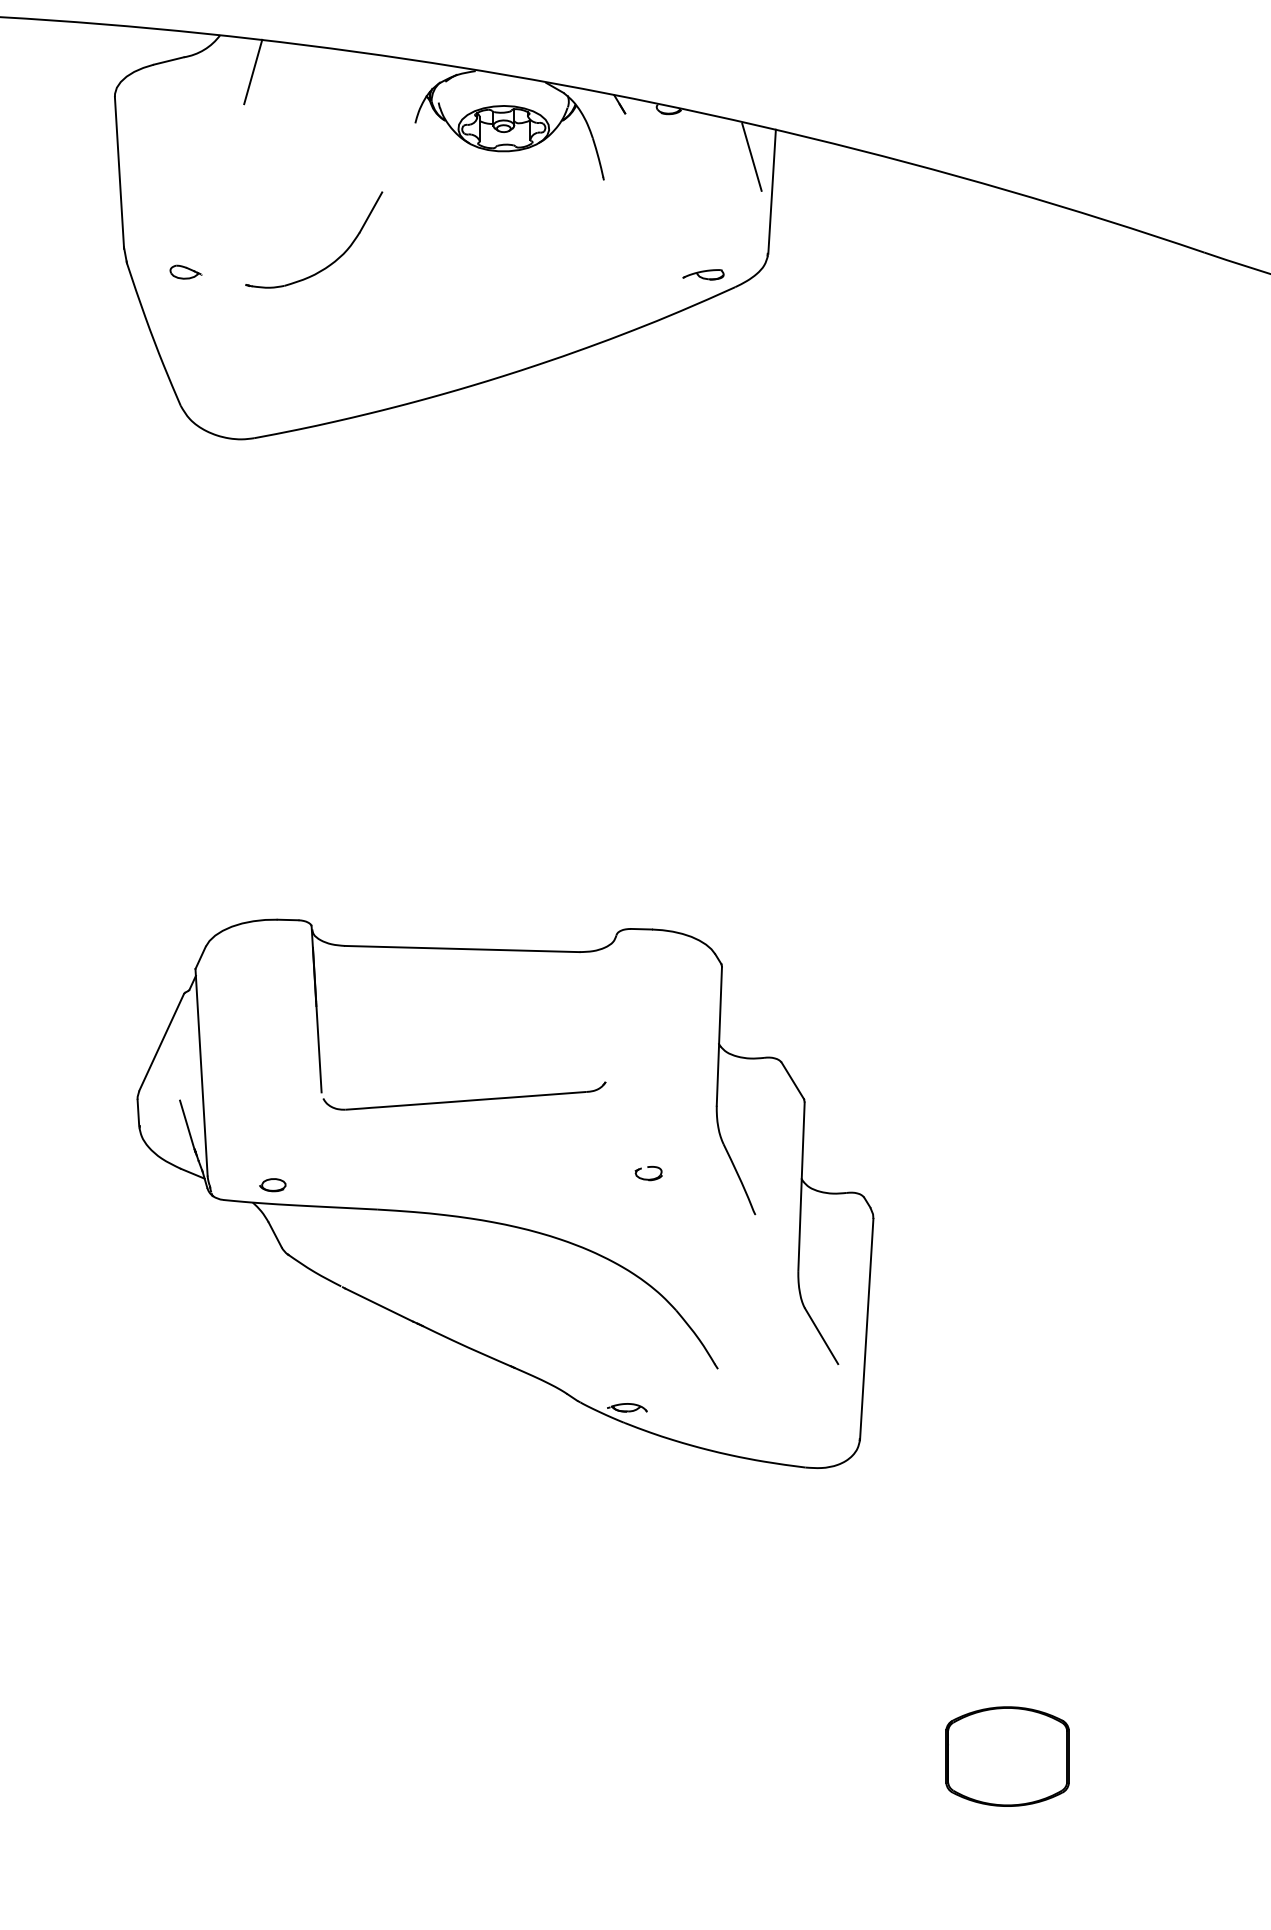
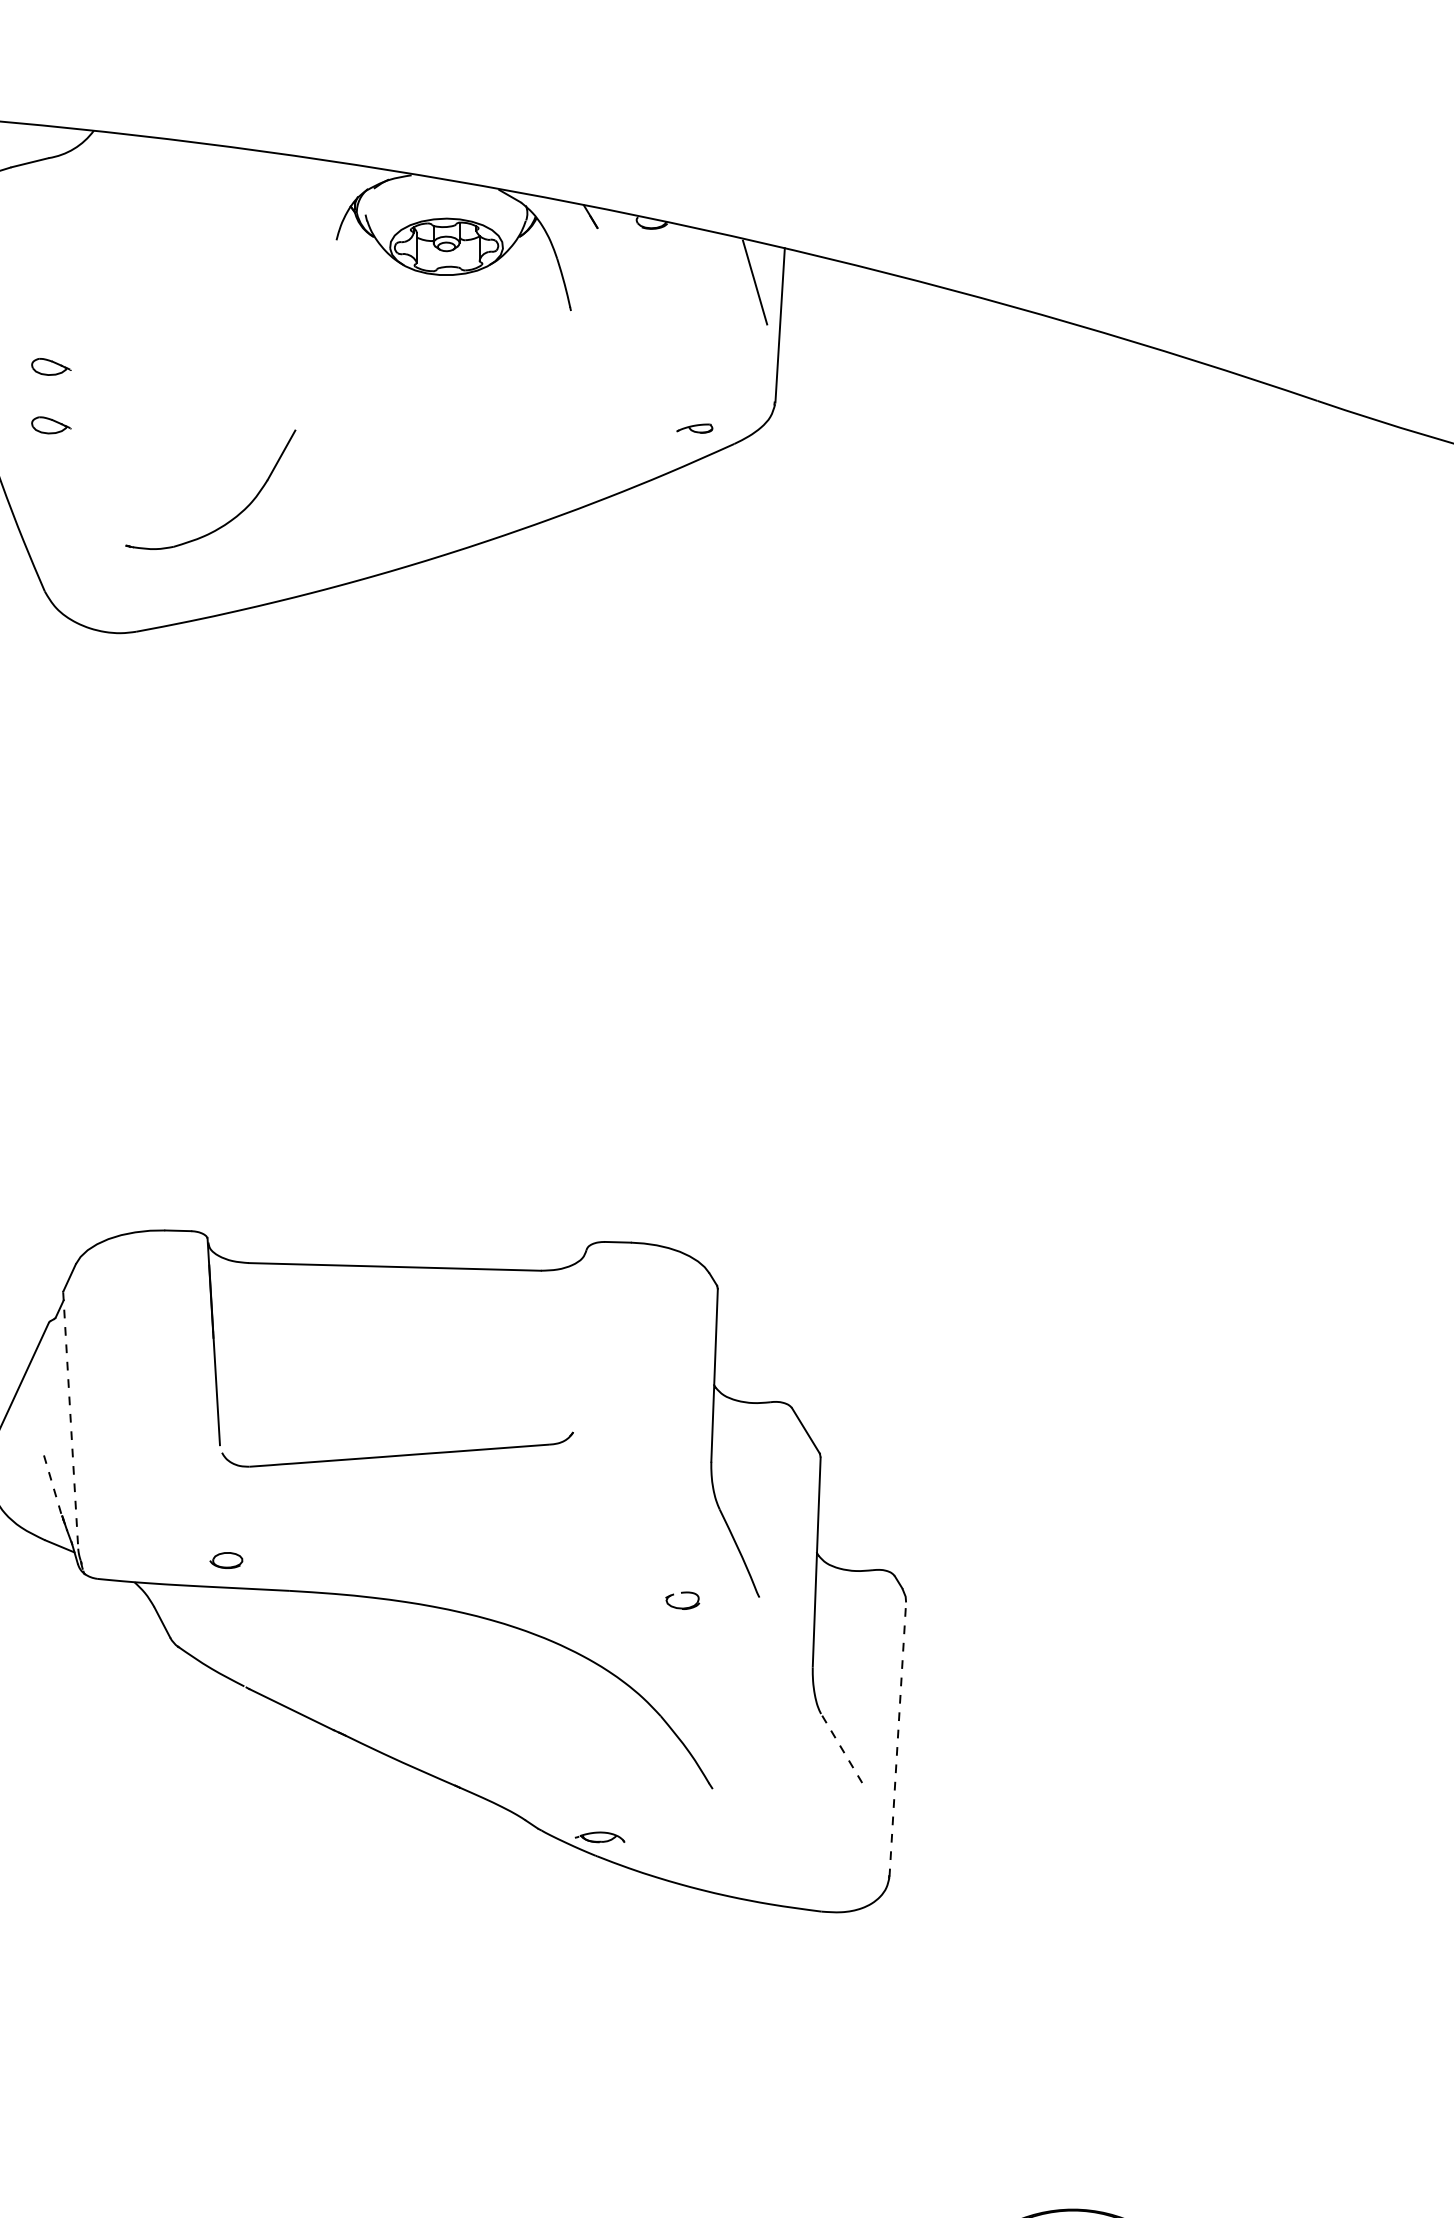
line: (253, 71) -> (135, 175), removed
part: (185, 224) -> (50, 366), added
part: (330, 263) -> (231, 518), moved
part: (703, 274) -> (694, 428), size x0.7
line: (201, 1073) -> (70, 1421), solid -> dashed
line: (187, 1126) -> (53, 1487), solid -> dashed
part: (648, 1173) -> (682, 1600), moved
part: (272, 1185) -> (226, 1560), moved
line: (866, 1329) -> (897, 1739), solid -> dashed
line: (821, 1335) -> (841, 1747), solid -> dashed

